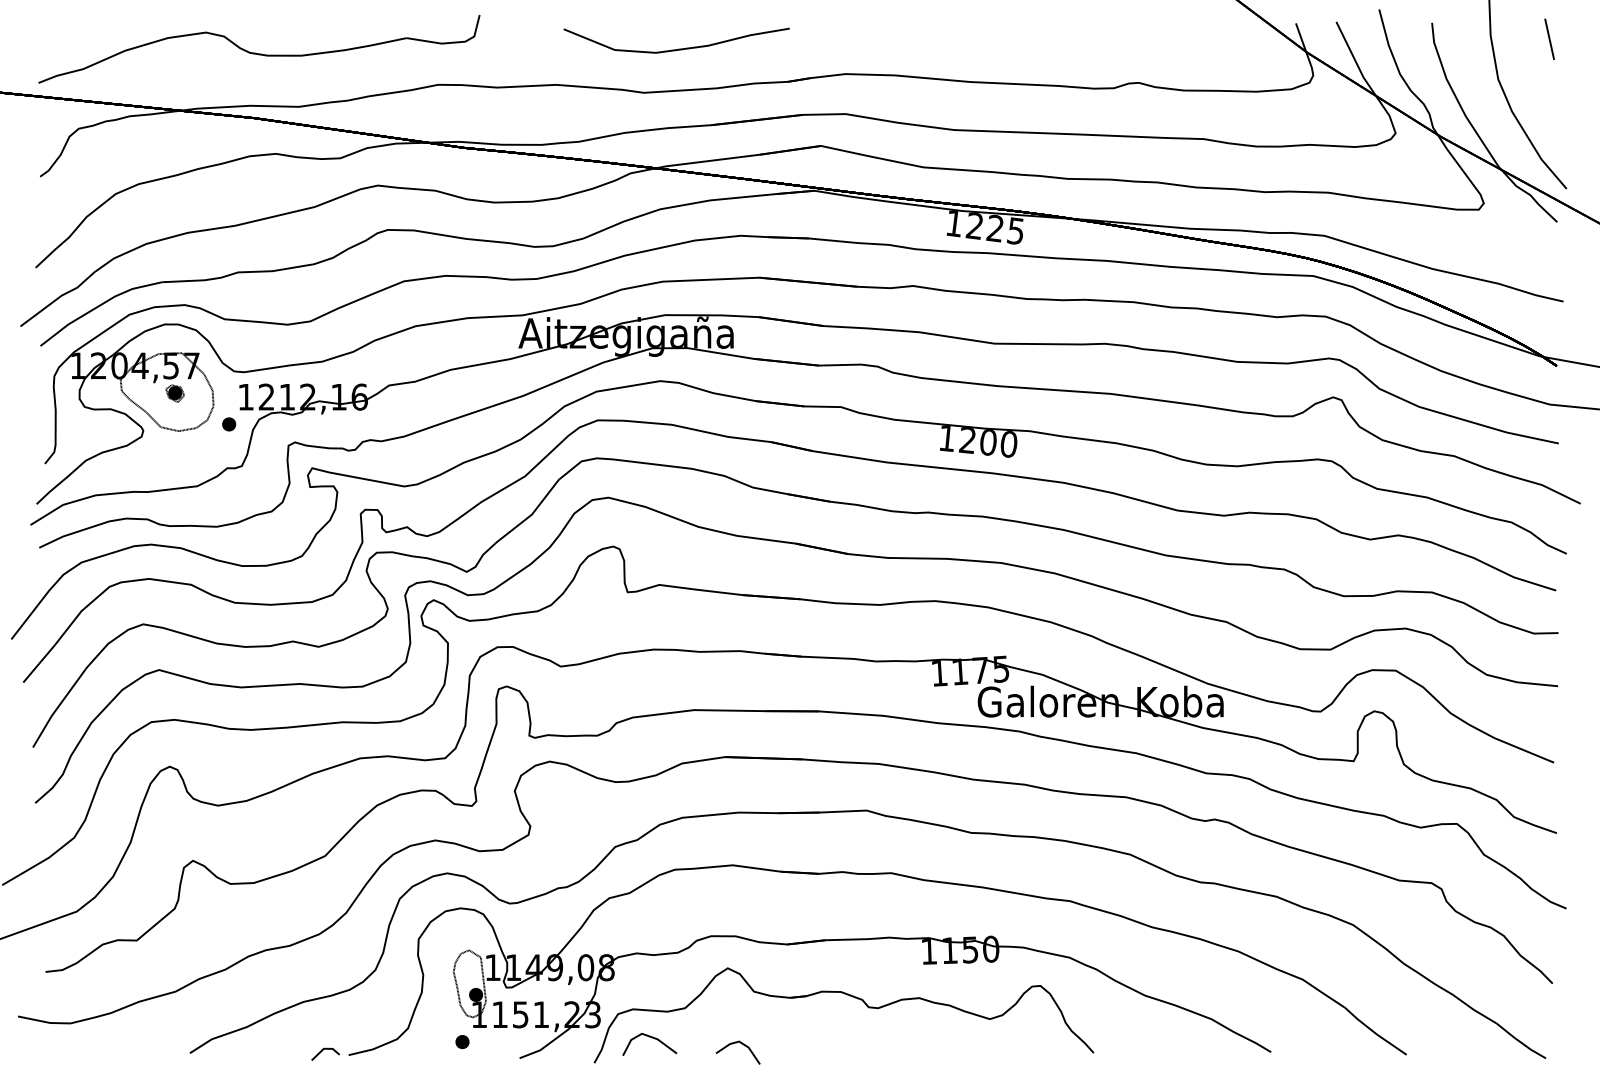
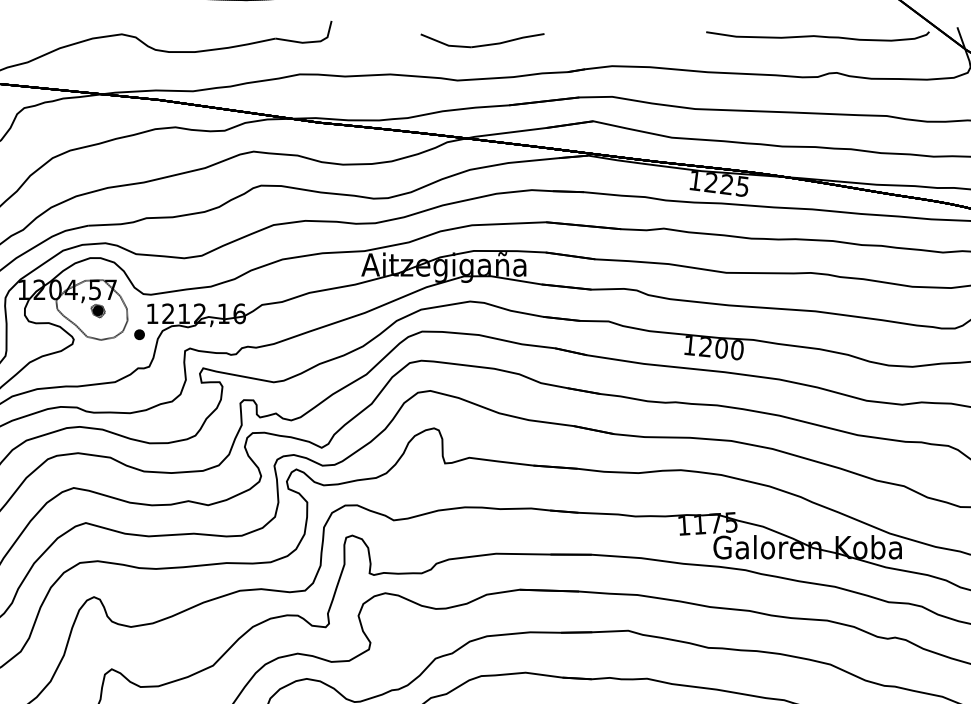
curve: (1113, 34) -> (817, 35), added
part: (676, 40) -> (482, 40), size x0.71

